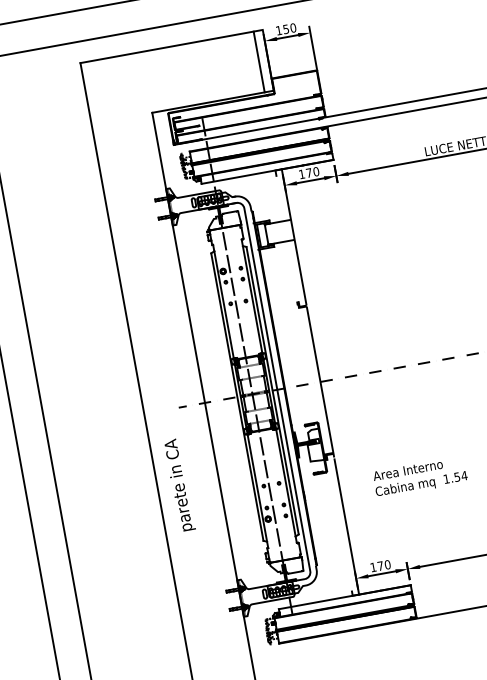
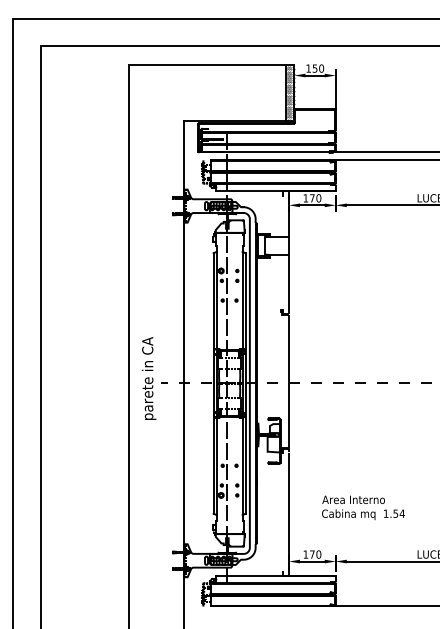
hatch: (264, 61) -> (290, 93), added
text: (420, 476) -> (363, 507), moved
text: (179, 485) -> (148, 378), moved

